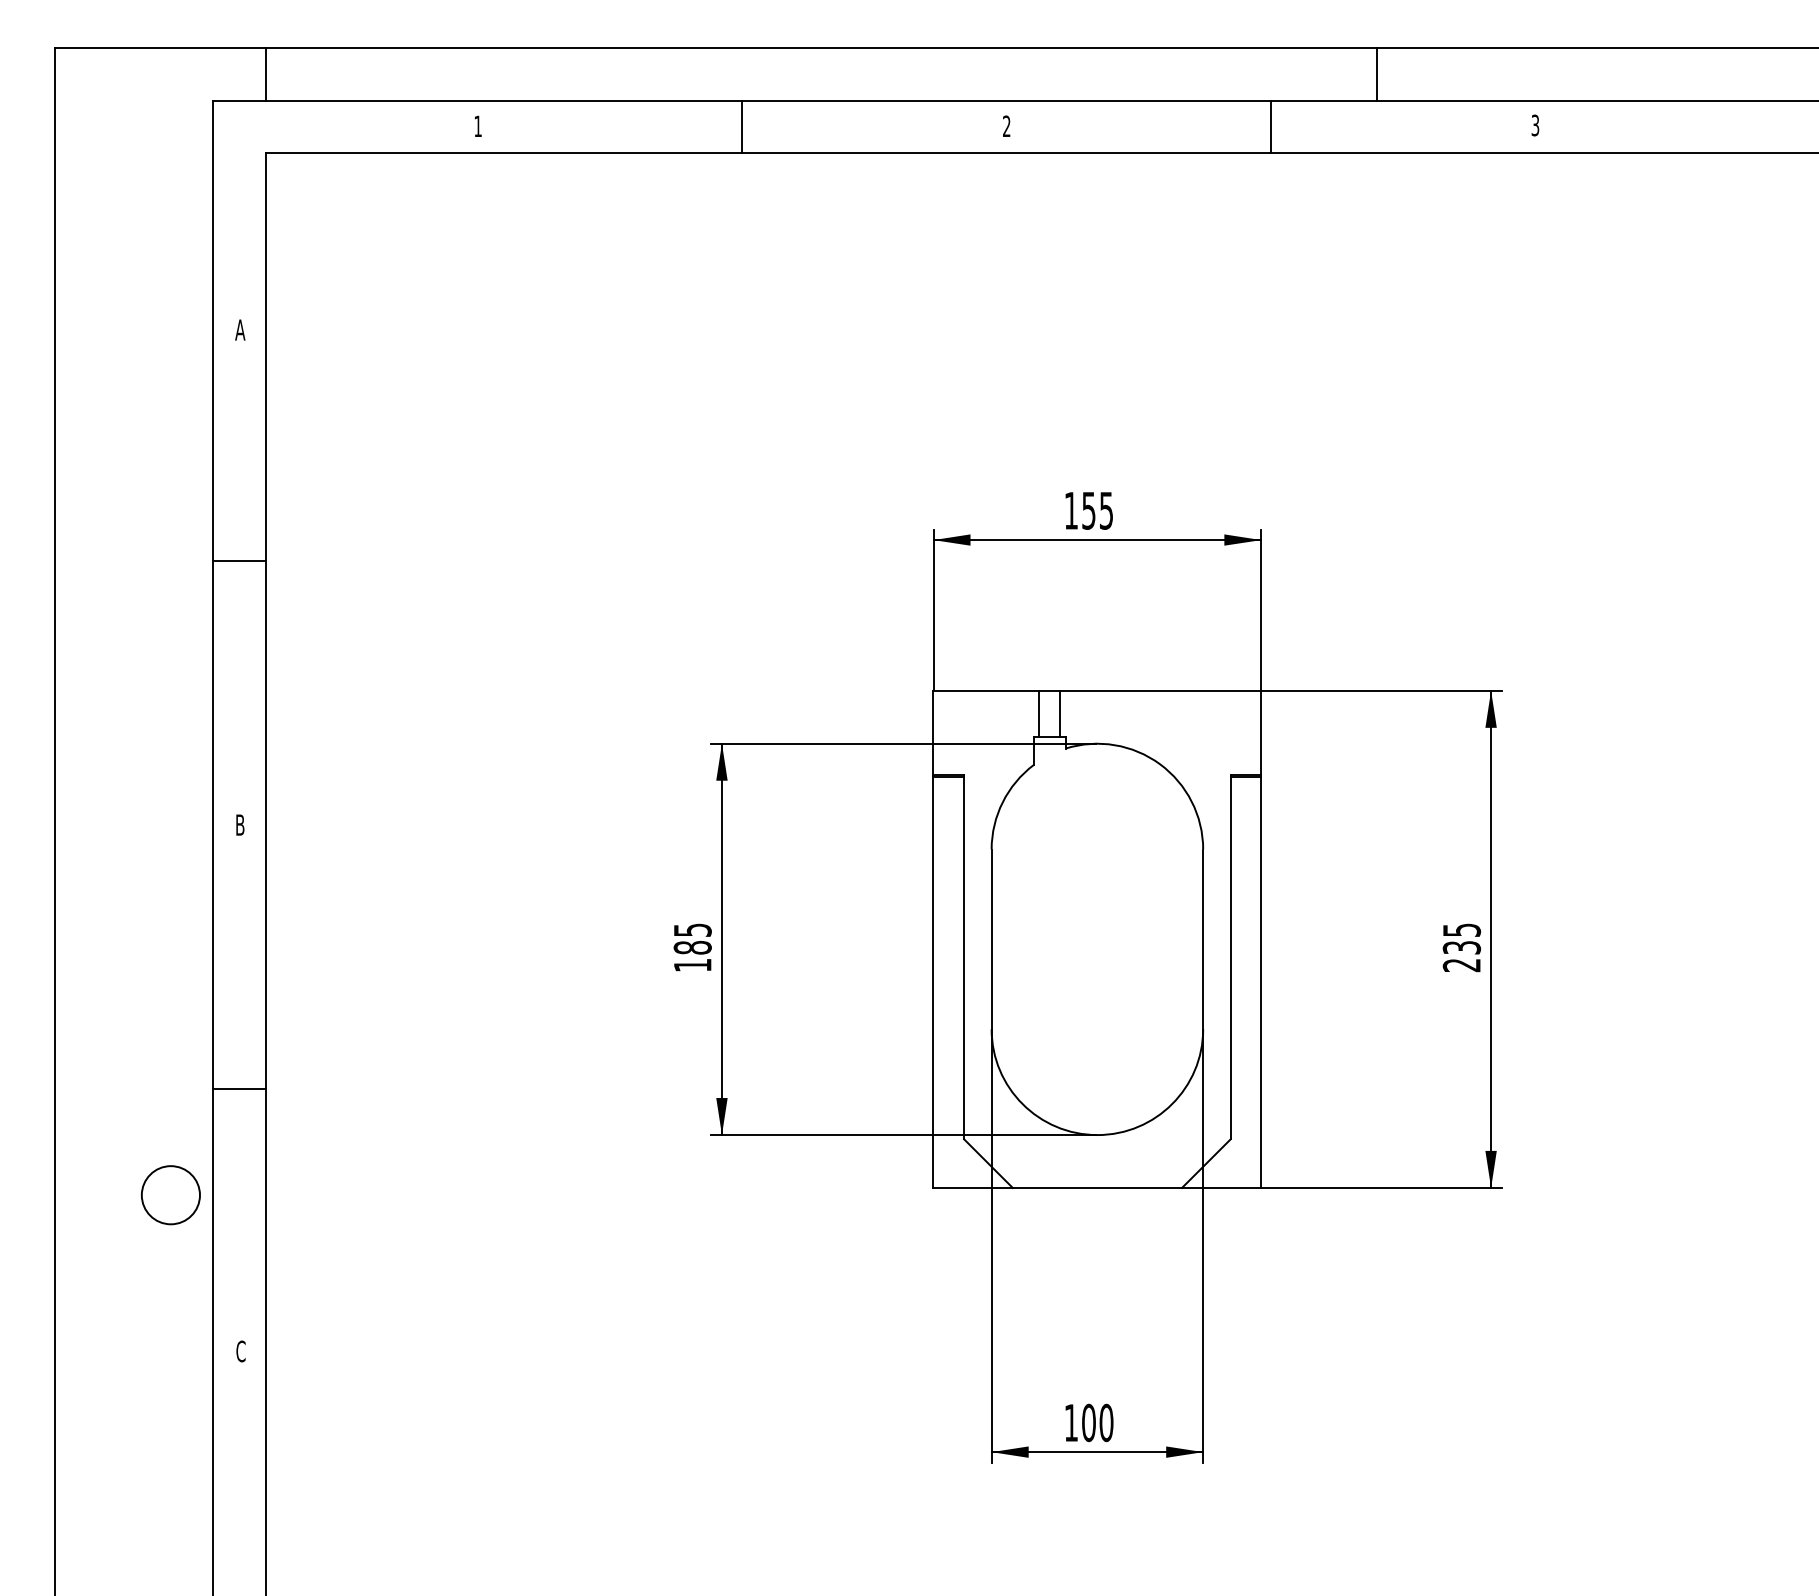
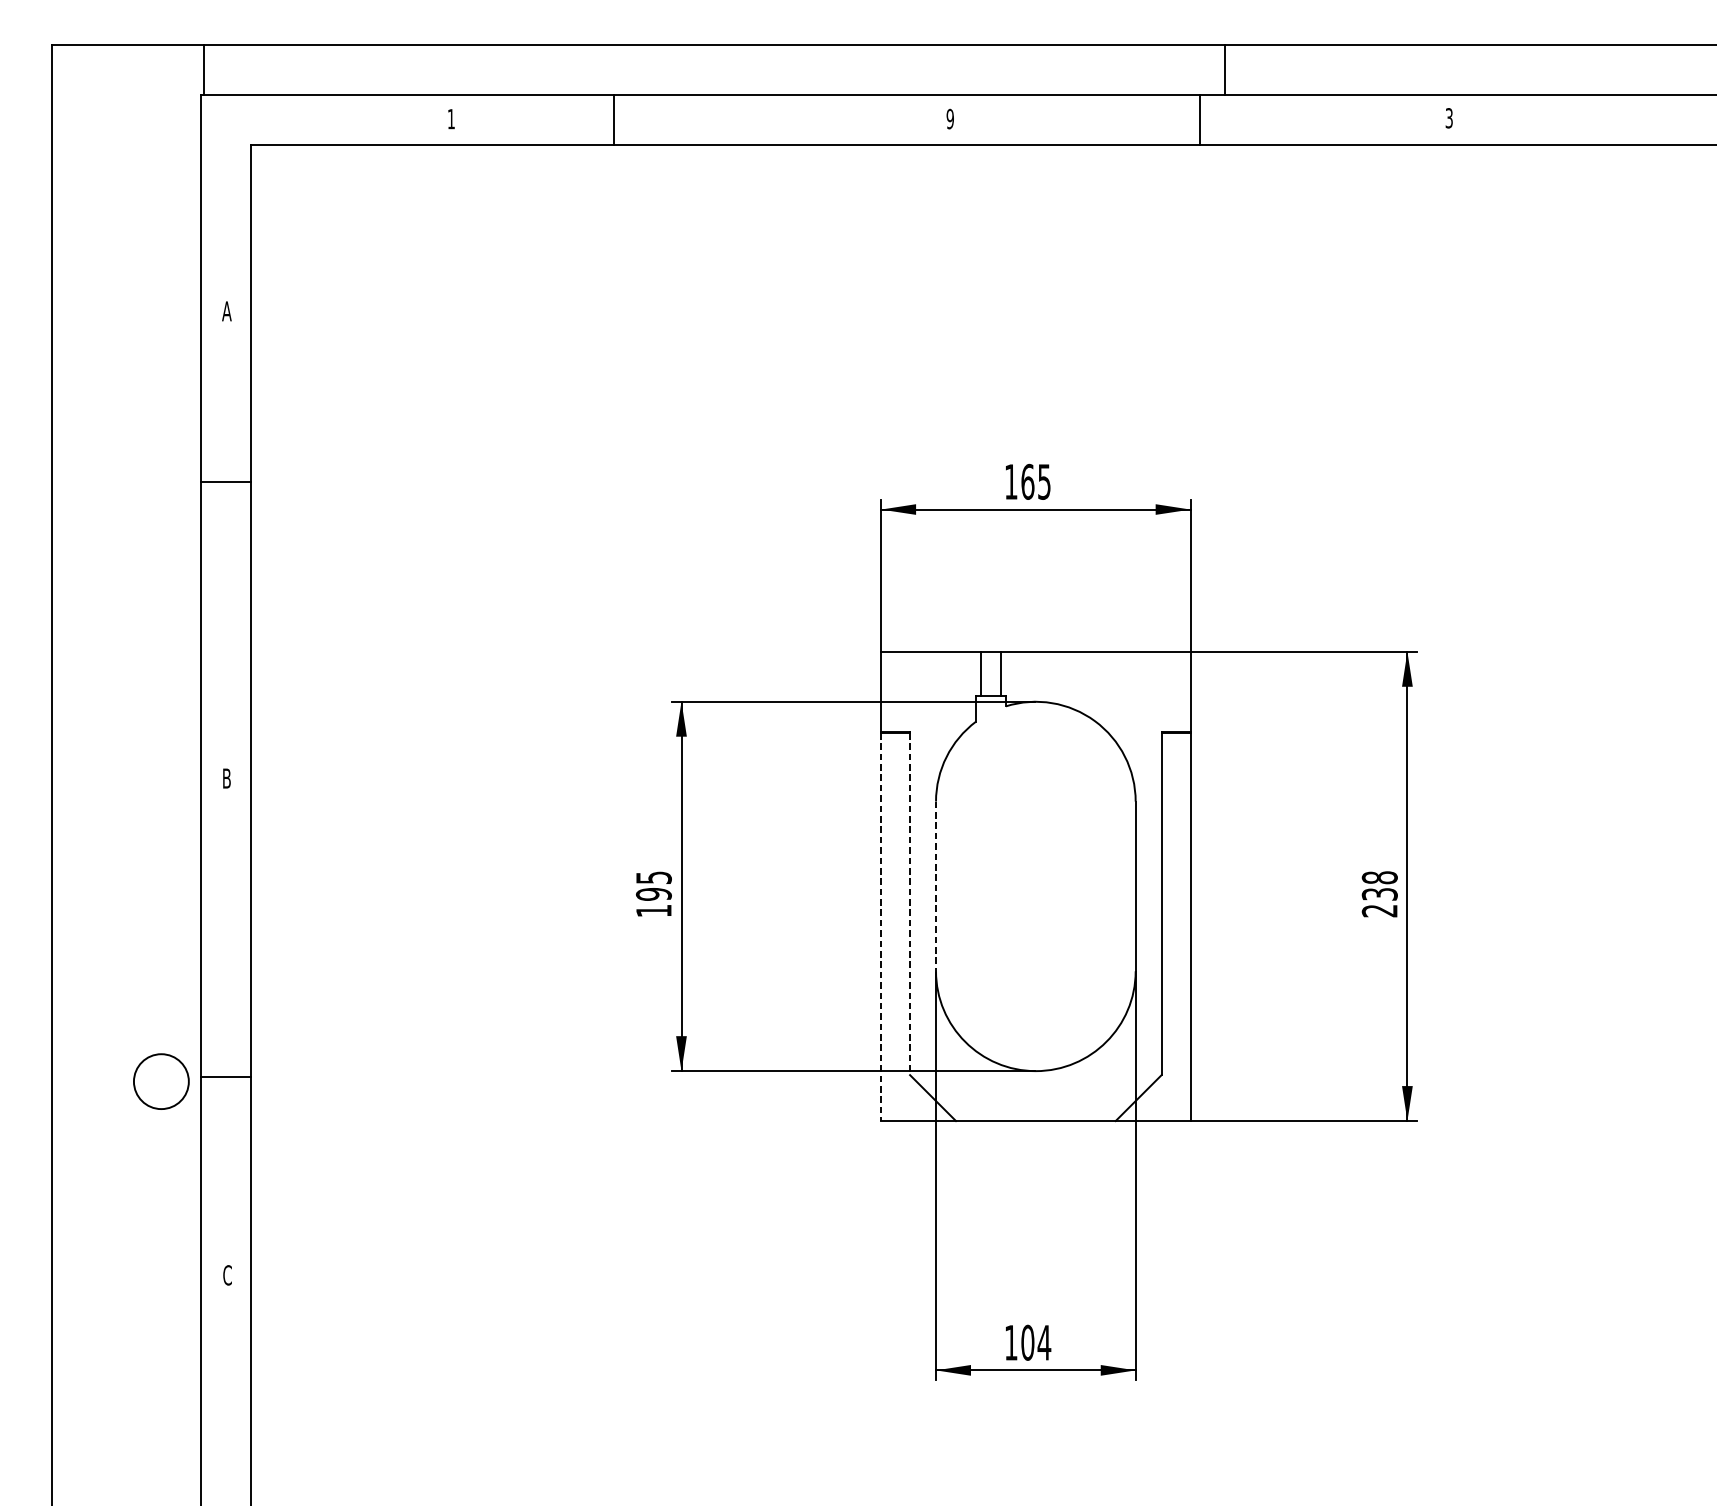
line: (266, 73) -> (204, 69), moved
line: (1376, 73) -> (1224, 69), moved
line: (742, 126) -> (614, 119), moved
text: (1006, 126) -> (950, 119), 2 -> 9
text: (1088, 510) -> (1027, 481), 155 -> 165
line: (239, 560) -> (226, 481), moved
text: (1461, 930) -> (1379, 878), 235 -> 238
line: (991, 939) -> (935, 886), solid -> dashed
text: (692, 947) -> (653, 894), 185 -> 195
line: (964, 958) -> (910, 904), solid -> dashed
line: (933, 982) -> (881, 927), solid -> dashed
line: (239, 1089) -> (226, 1077), moved
circle: (170, 1195) -> (161, 1081), moved
text: (1106, 1422) -> (1044, 1342), 100 -> 104

